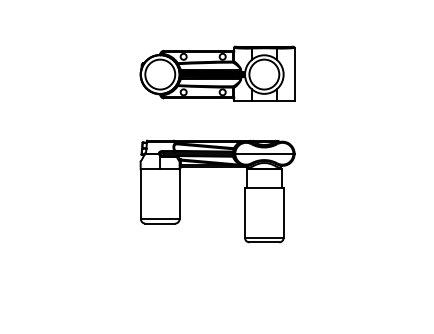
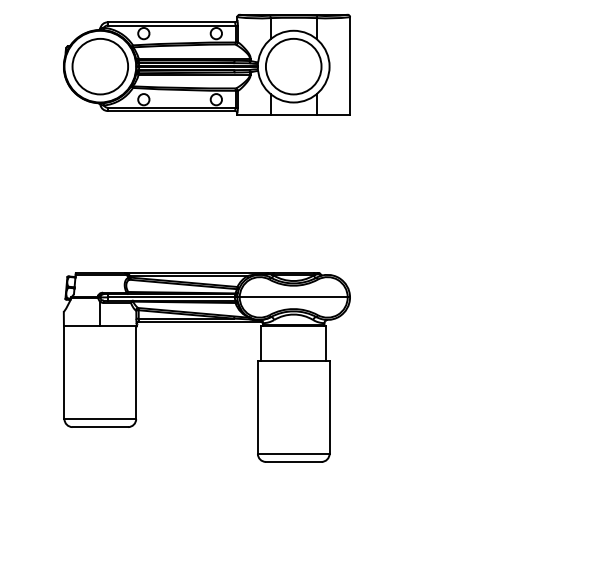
part: (217, 167) -> (206, 322), moved

